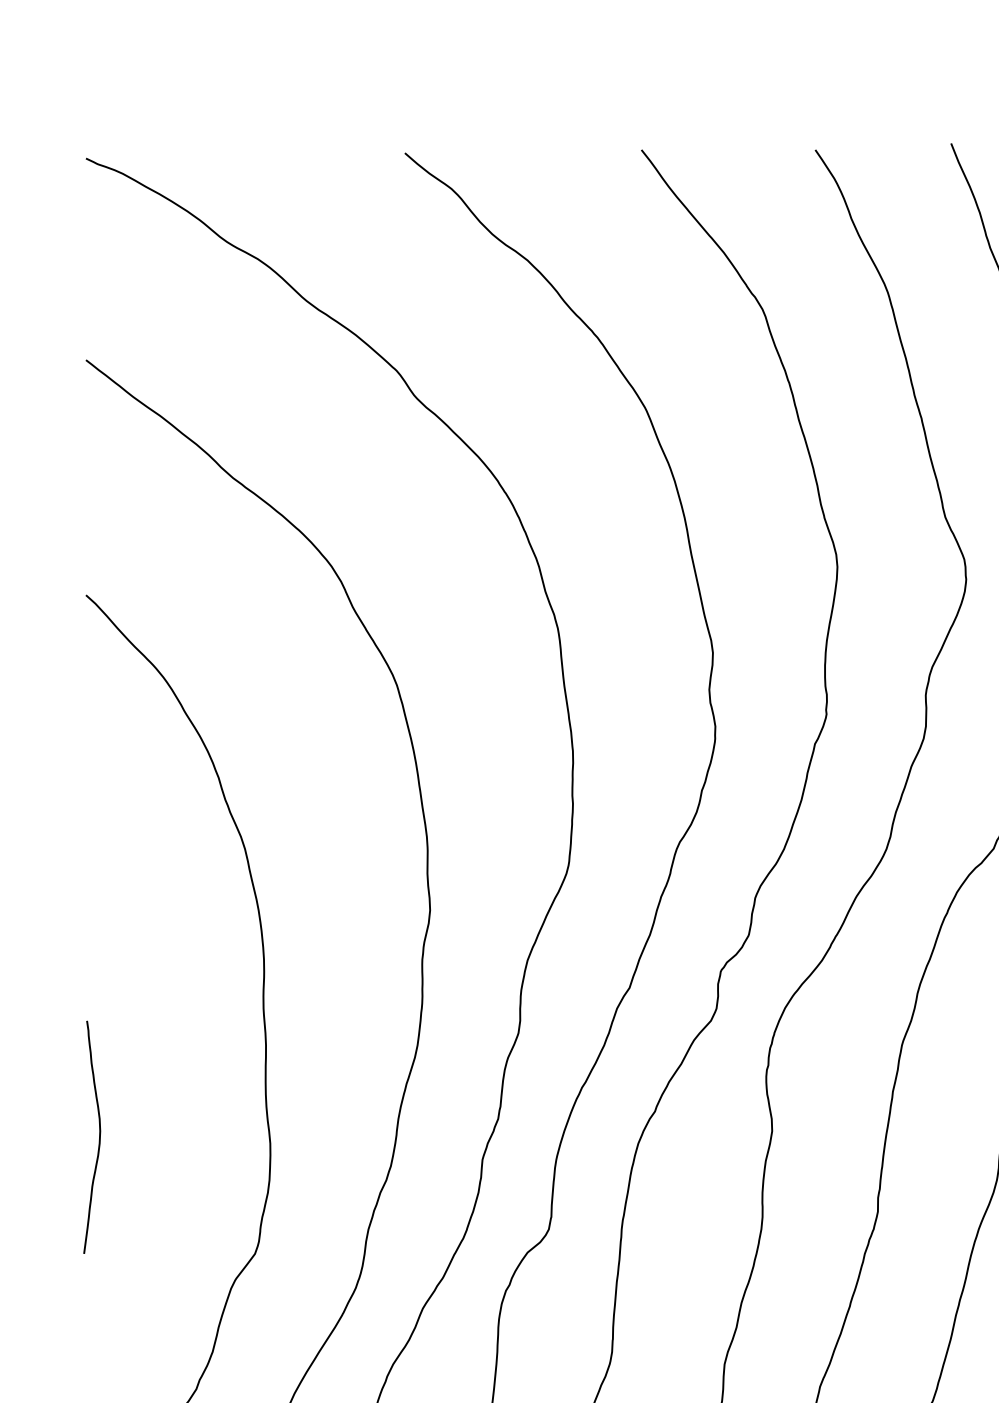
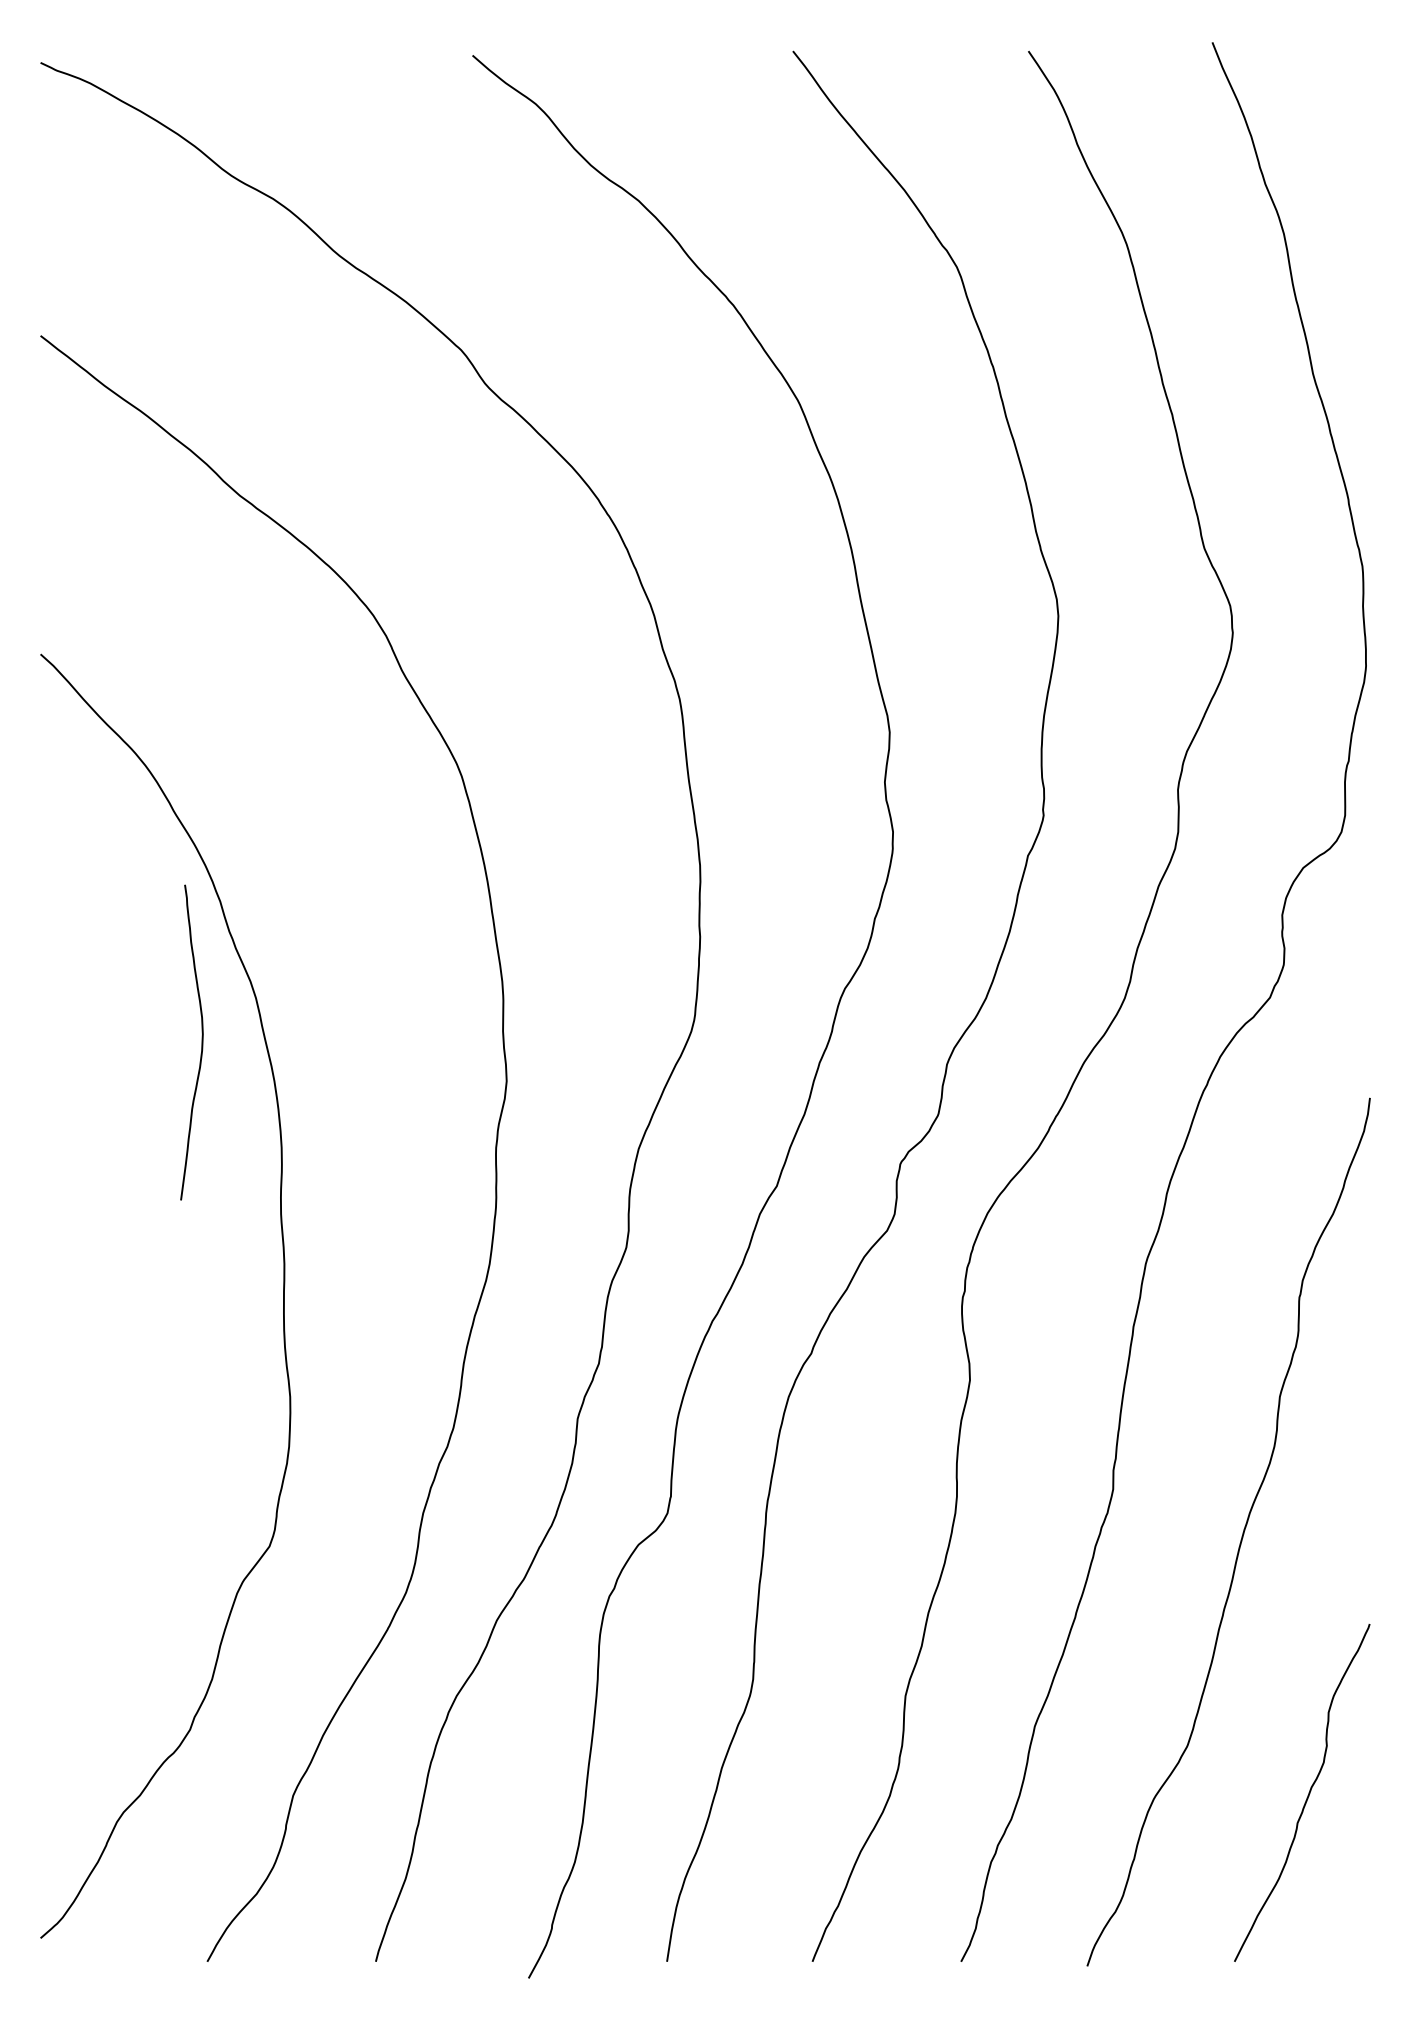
curve: (99, 1137) -> (201, 1042), moved

